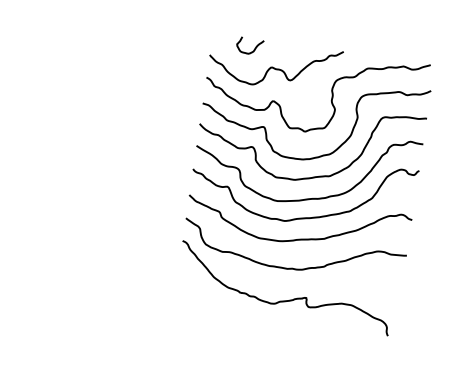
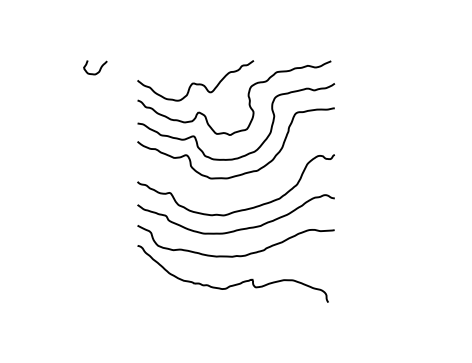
curve: (254, 47) -> (99, 68), moved
curve: (307, 197) -> (240, 192), removed

